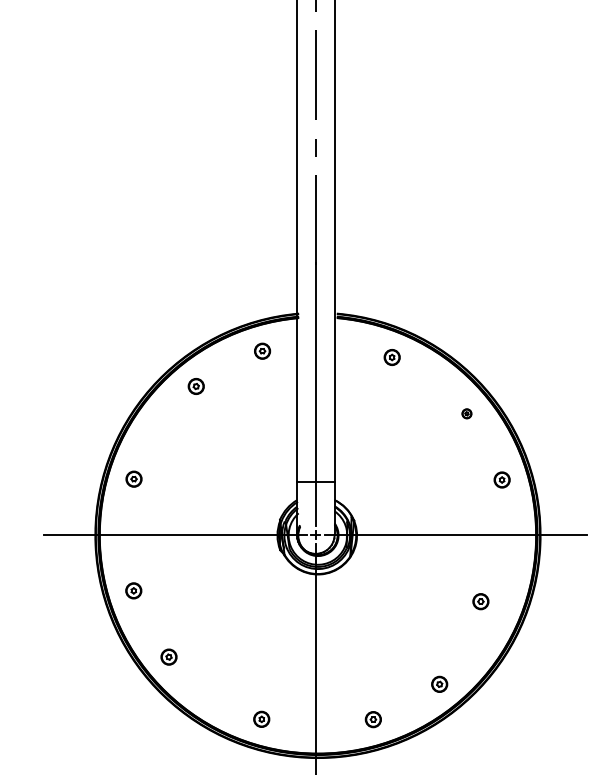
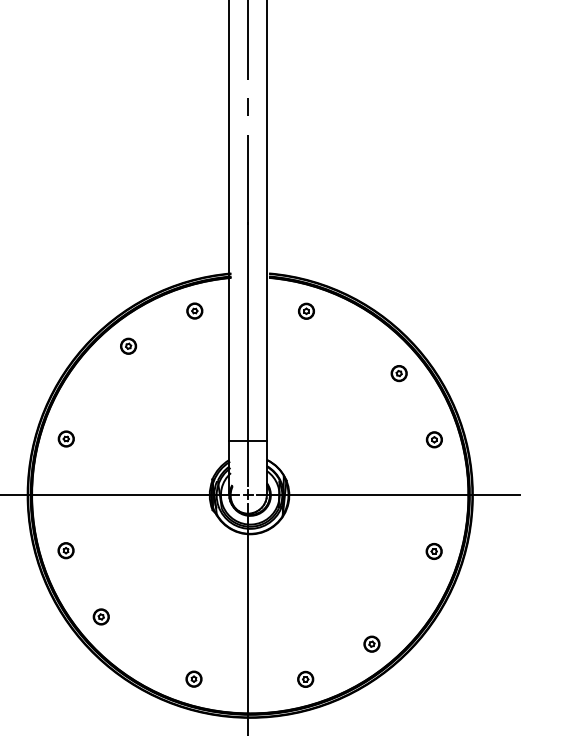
part: (391, 357) -> (305, 311), moved
part: (466, 413) -> (398, 373), size x1.67
part: (480, 601) -> (433, 551), moved

